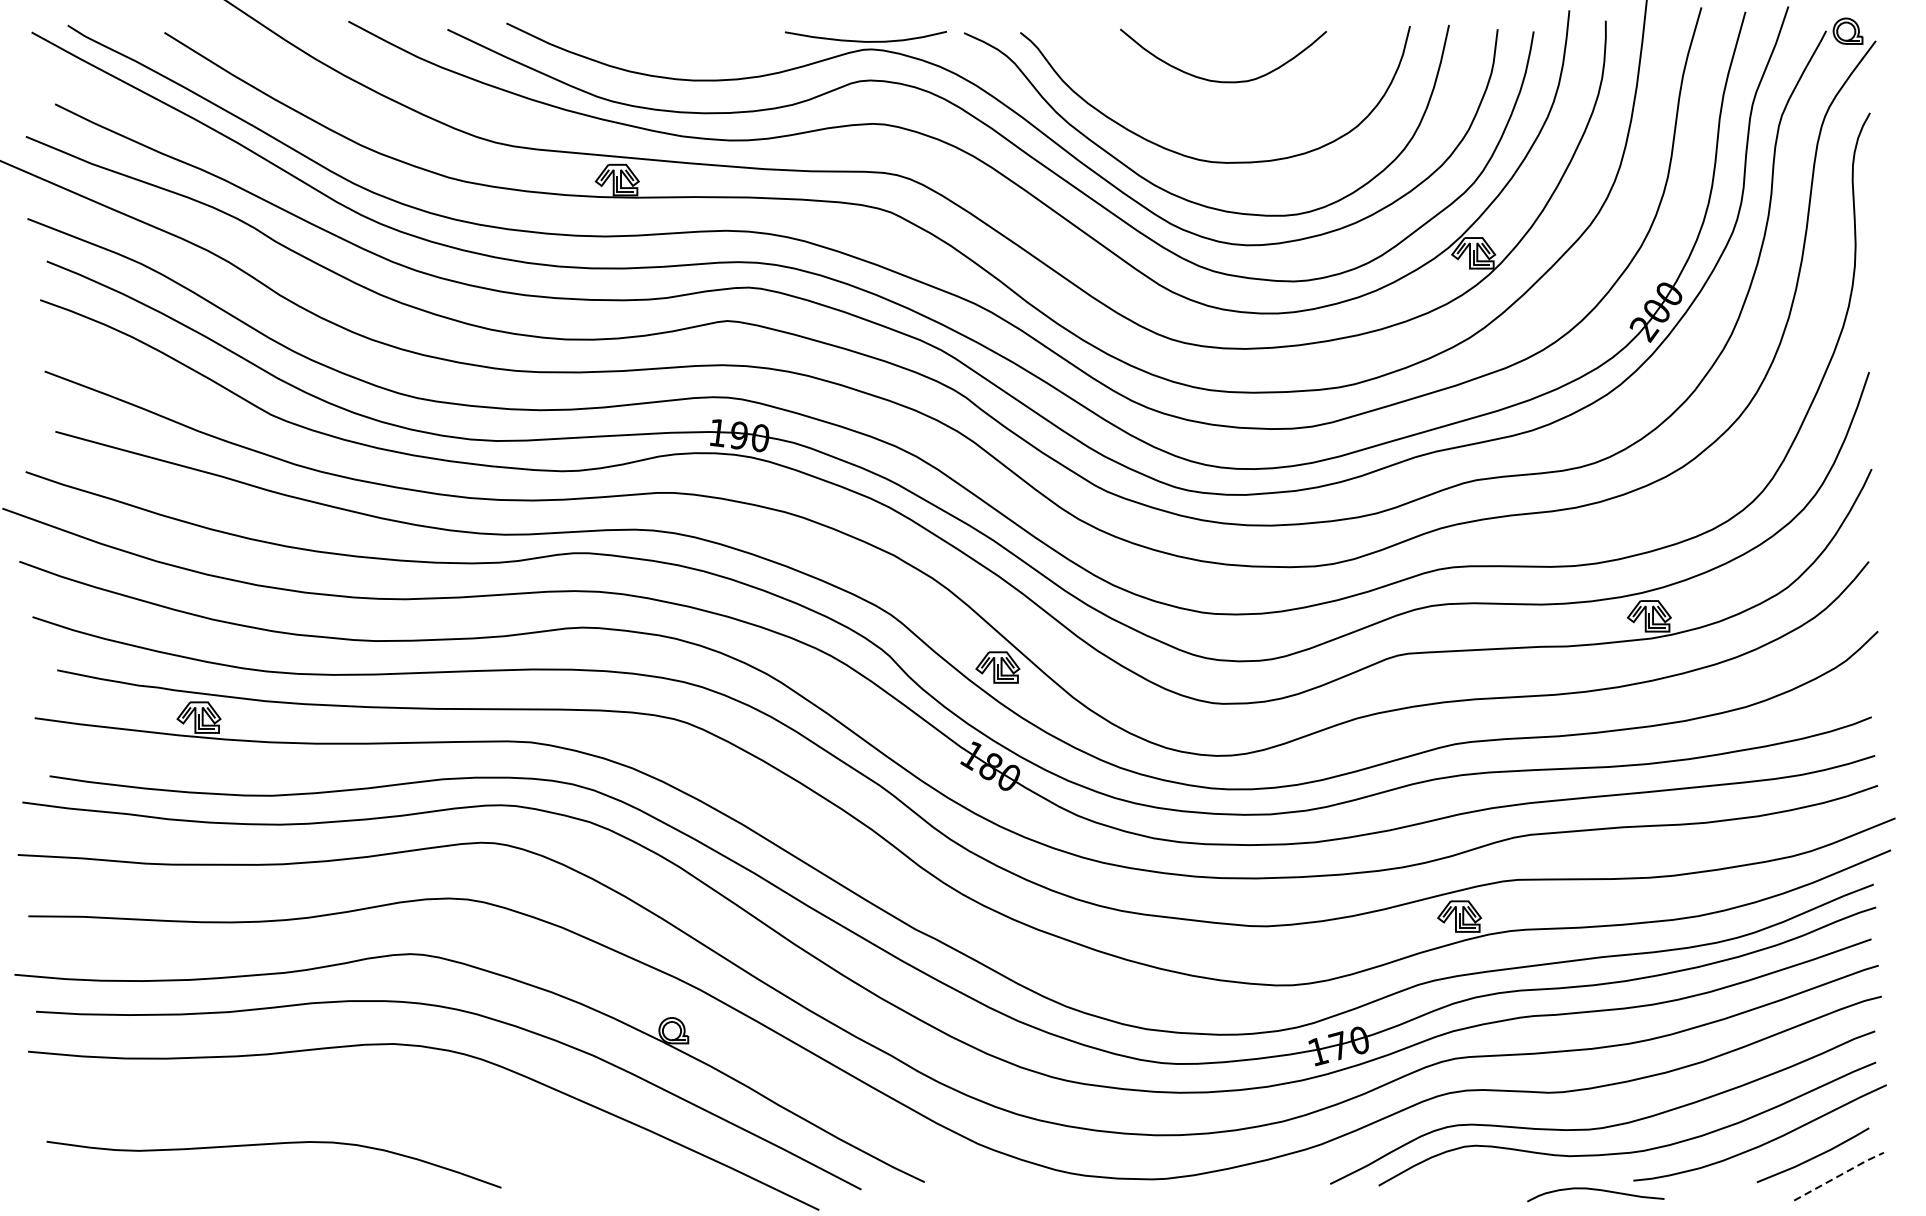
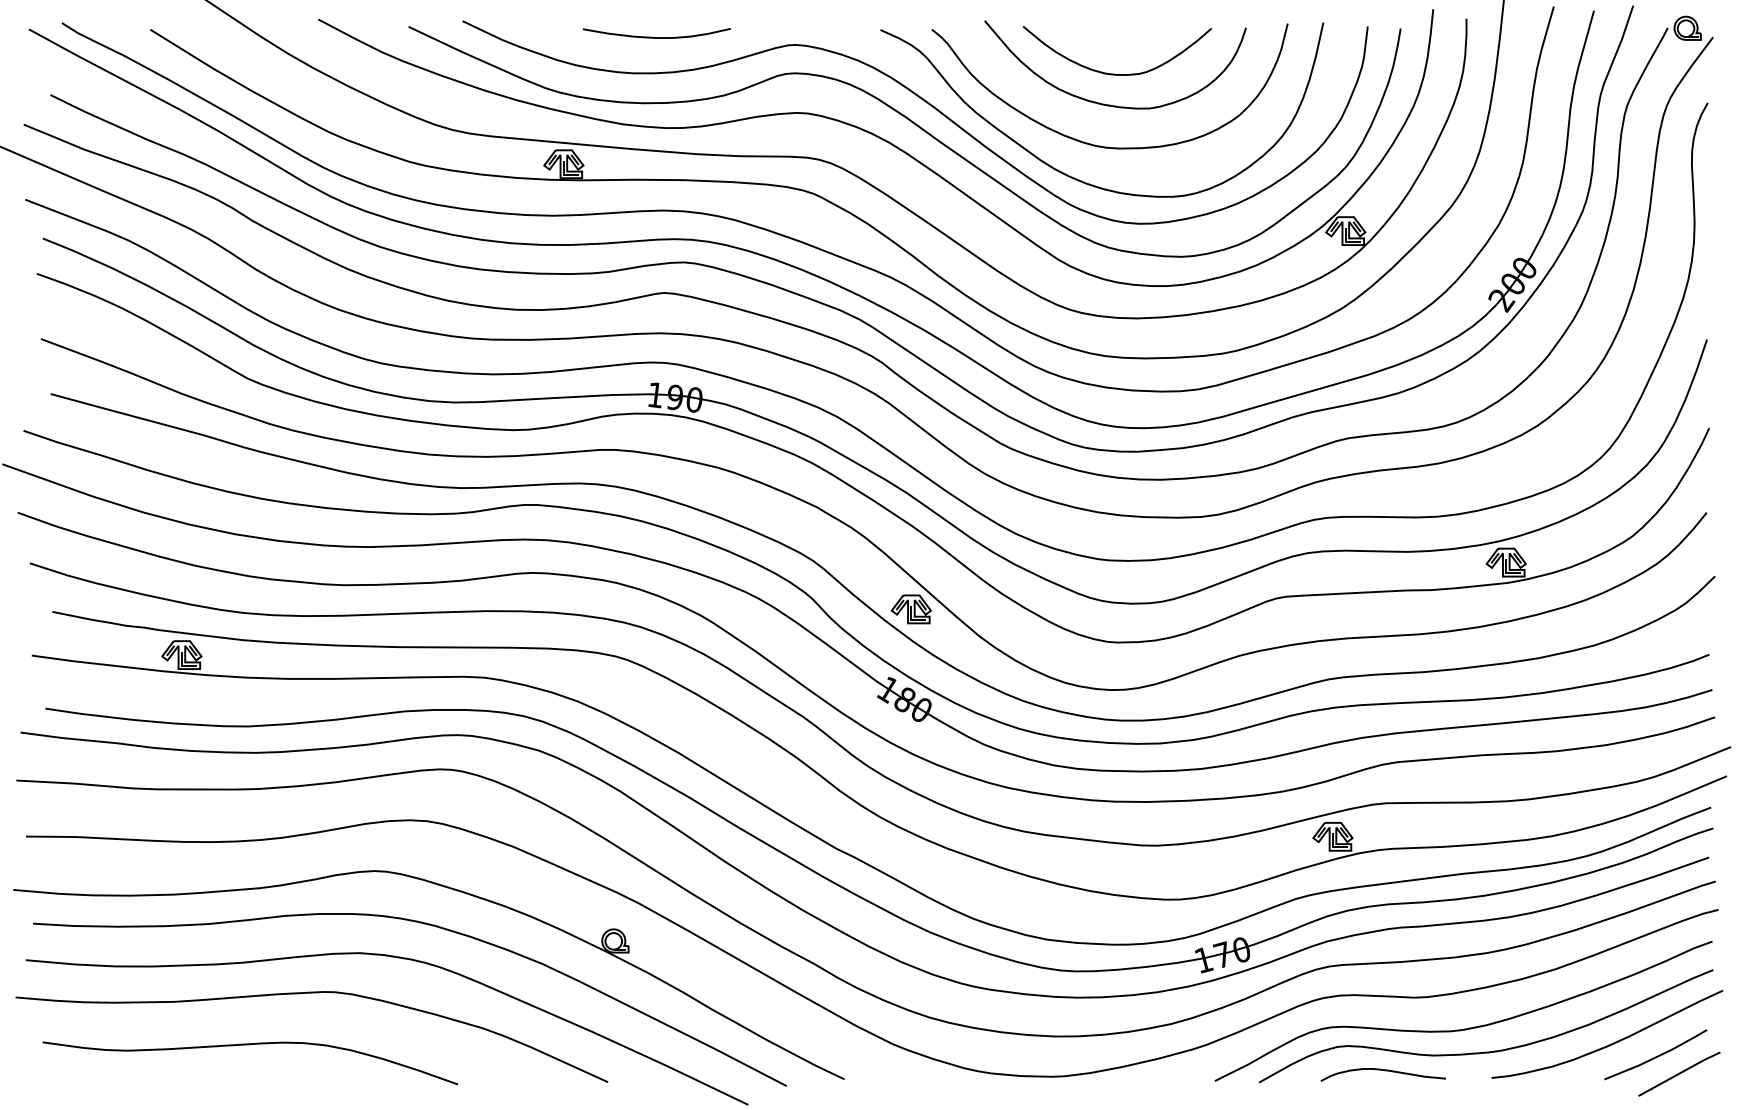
curve: (865, 41) -> (656, 37), moved
curve: (1215, 114) -> (1110, 104), added
curve: (340, 1088) -> (311, 993), added
line: (1840, 1175) -> (1680, 1073), dashed -> solid
curve: (1597, 1191) -> (1384, 1071), moved

